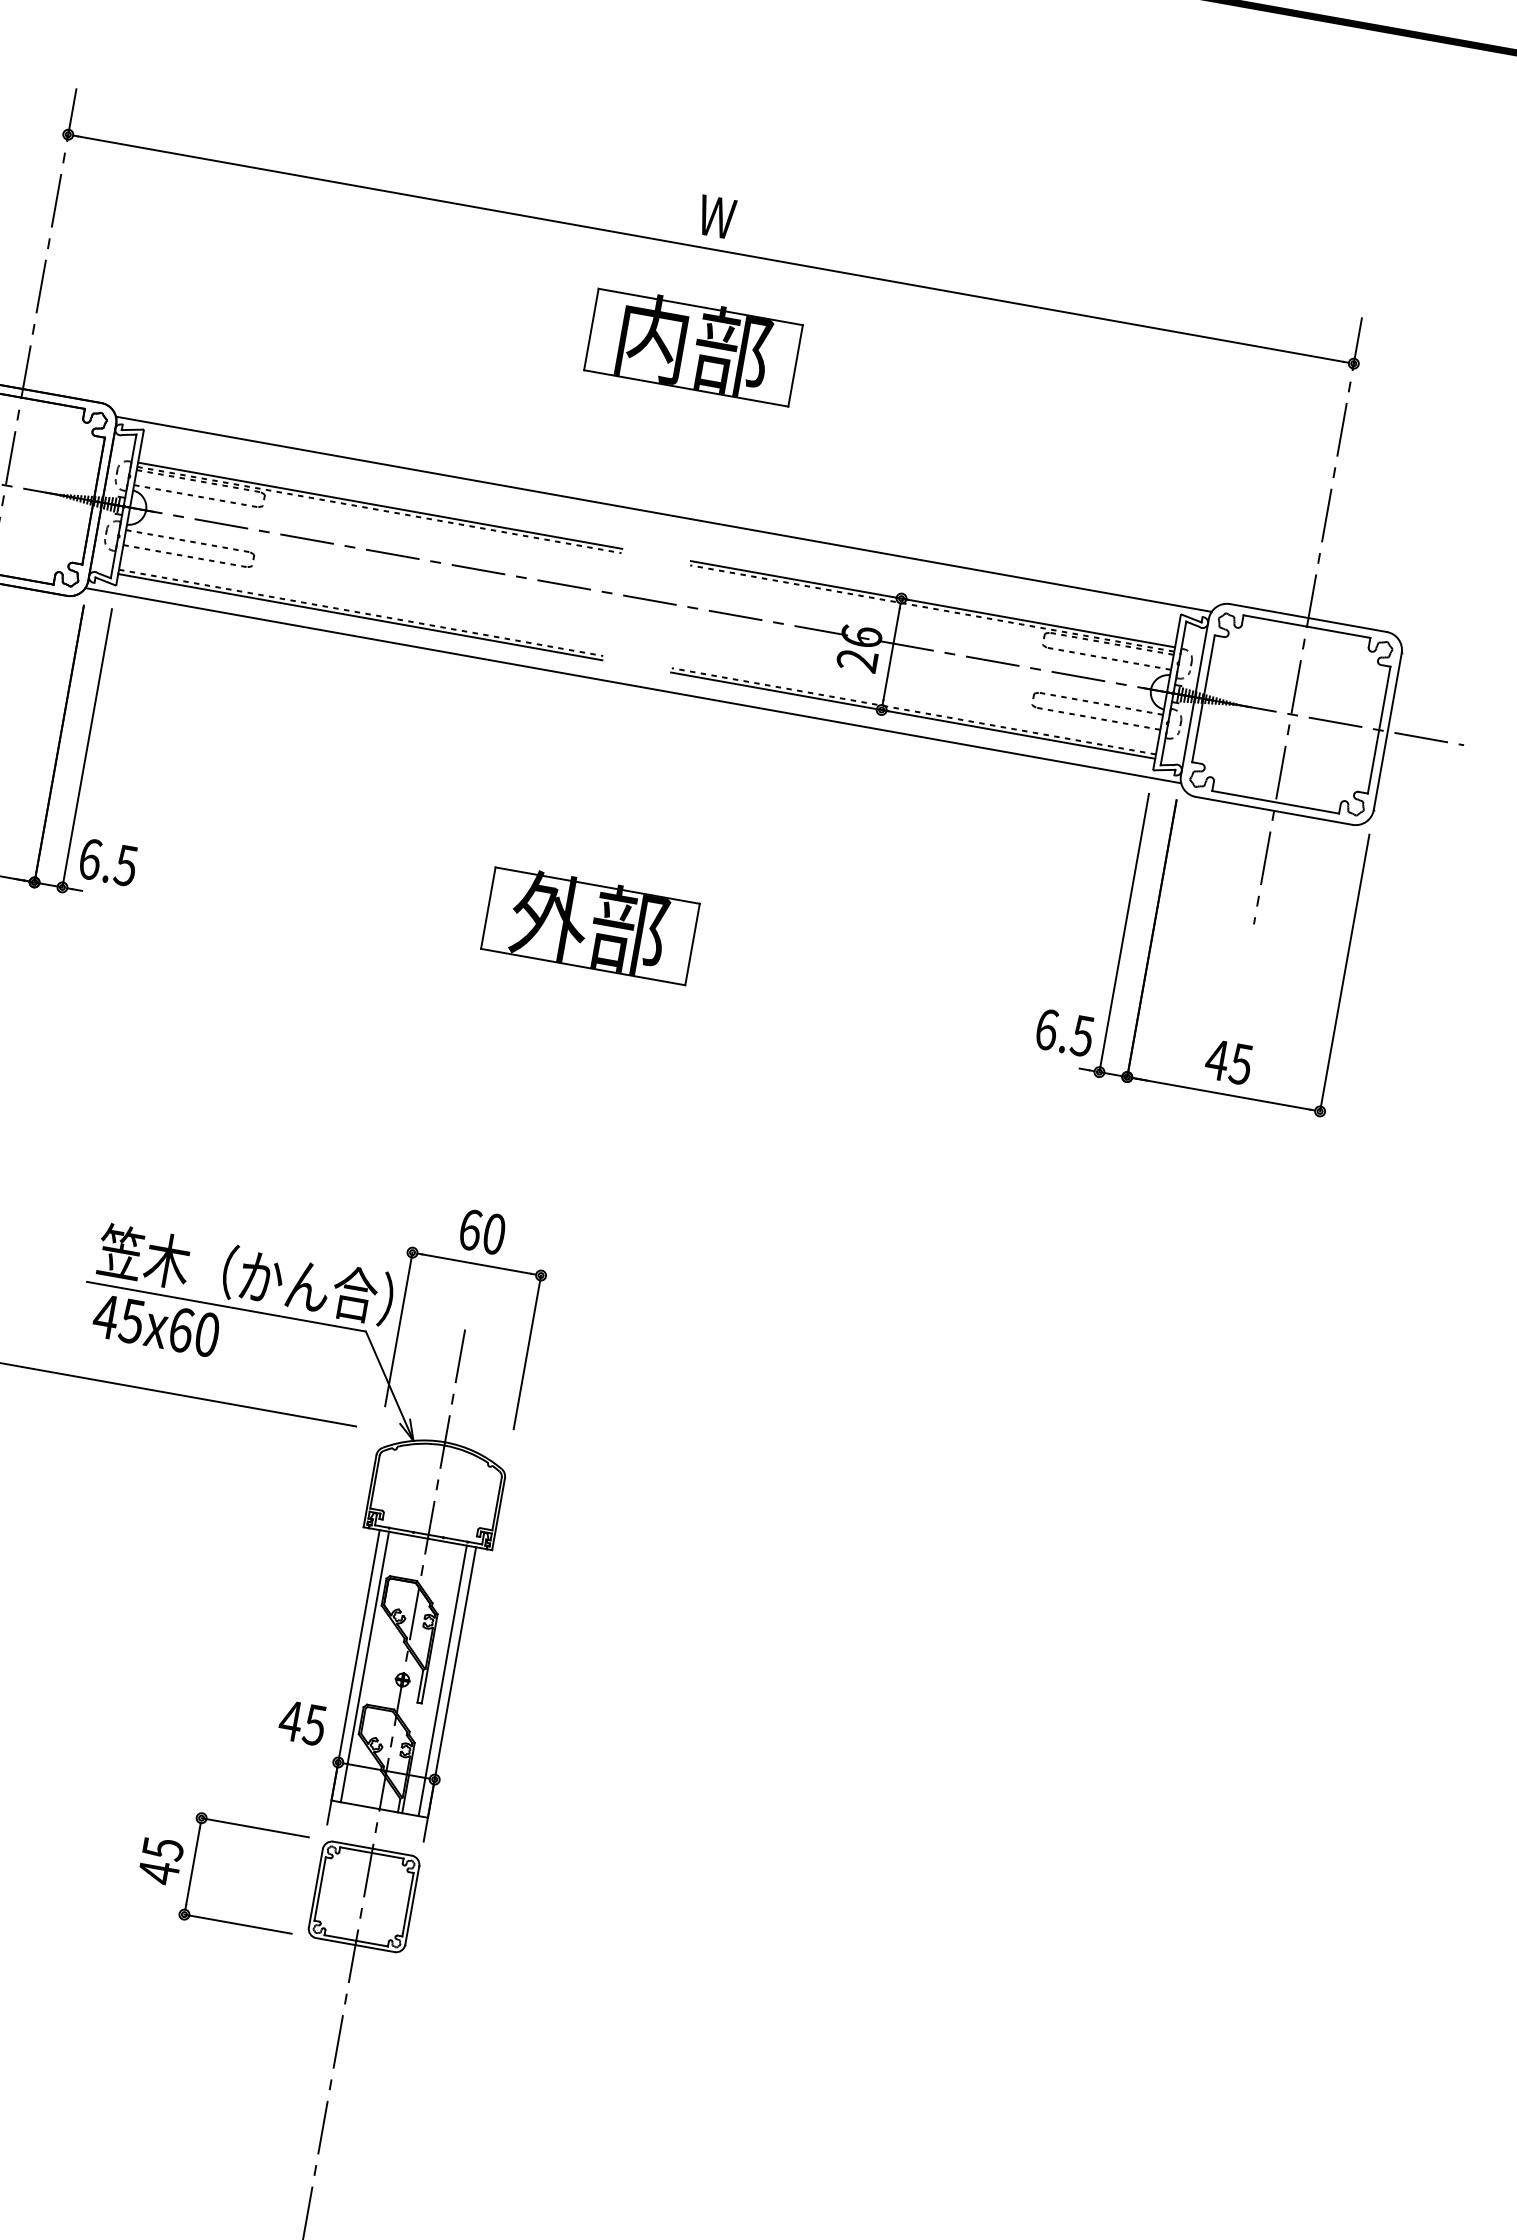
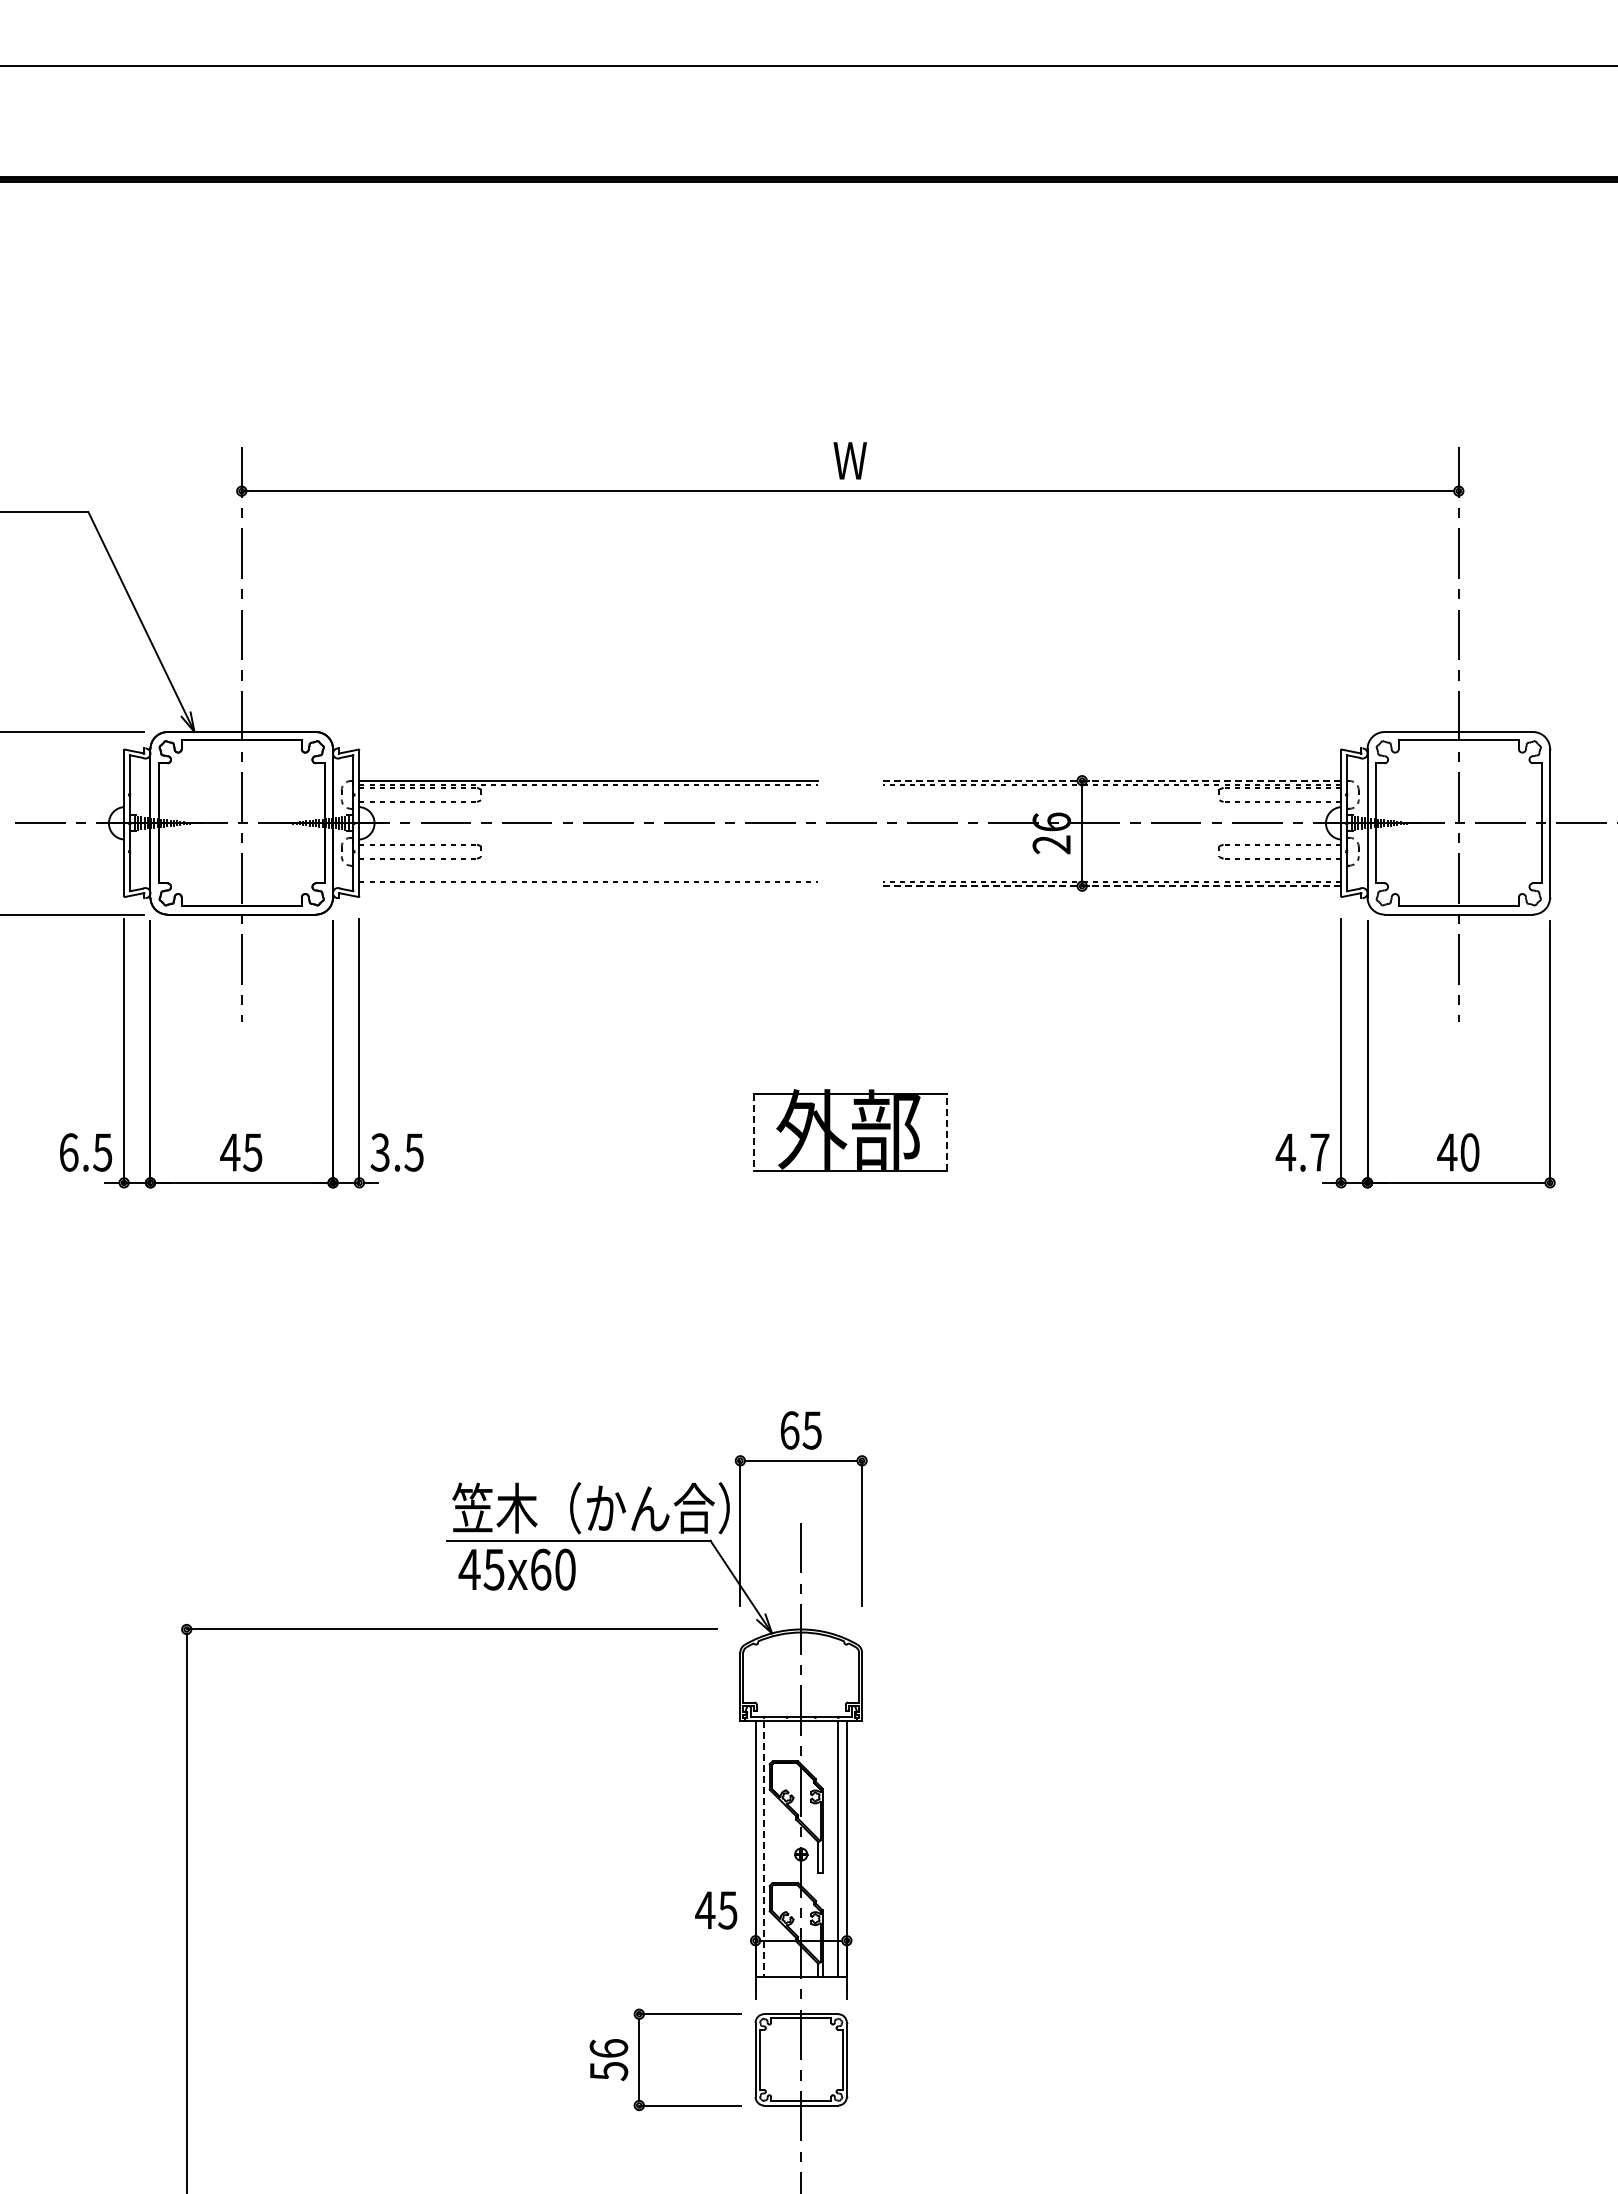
part: (694, 345) -> (850, 582), removed
line: (662, 514) -> (849, 742), removed
line: (932, 603) -> (1111, 780), solid -> dashed
line: (360, 617) -> (588, 886), removed
line: (632, 685) -> (849, 904), removed
line: (912, 715) -> (1111, 886), solid -> dashed
text: (89, 859) -> (379, 1152), 6.5 -> 3.5
line: (488, 908) -> (753, 1132), solid -> dashed
line: (692, 944) -> (946, 1132), solid -> dashed
text: (1064, 1032) -> (1302, 1152), 6.5 -> 4.7
text: (1240, 1064) -> (1469, 1152), 45 -> 40
text: (493, 1234) -> (811, 1430), 60 -> 65
line: (364, 1667) -> (764, 1849), solid -> dashed
text: (160, 1861) -> (608, 2060), 45 -> 56

